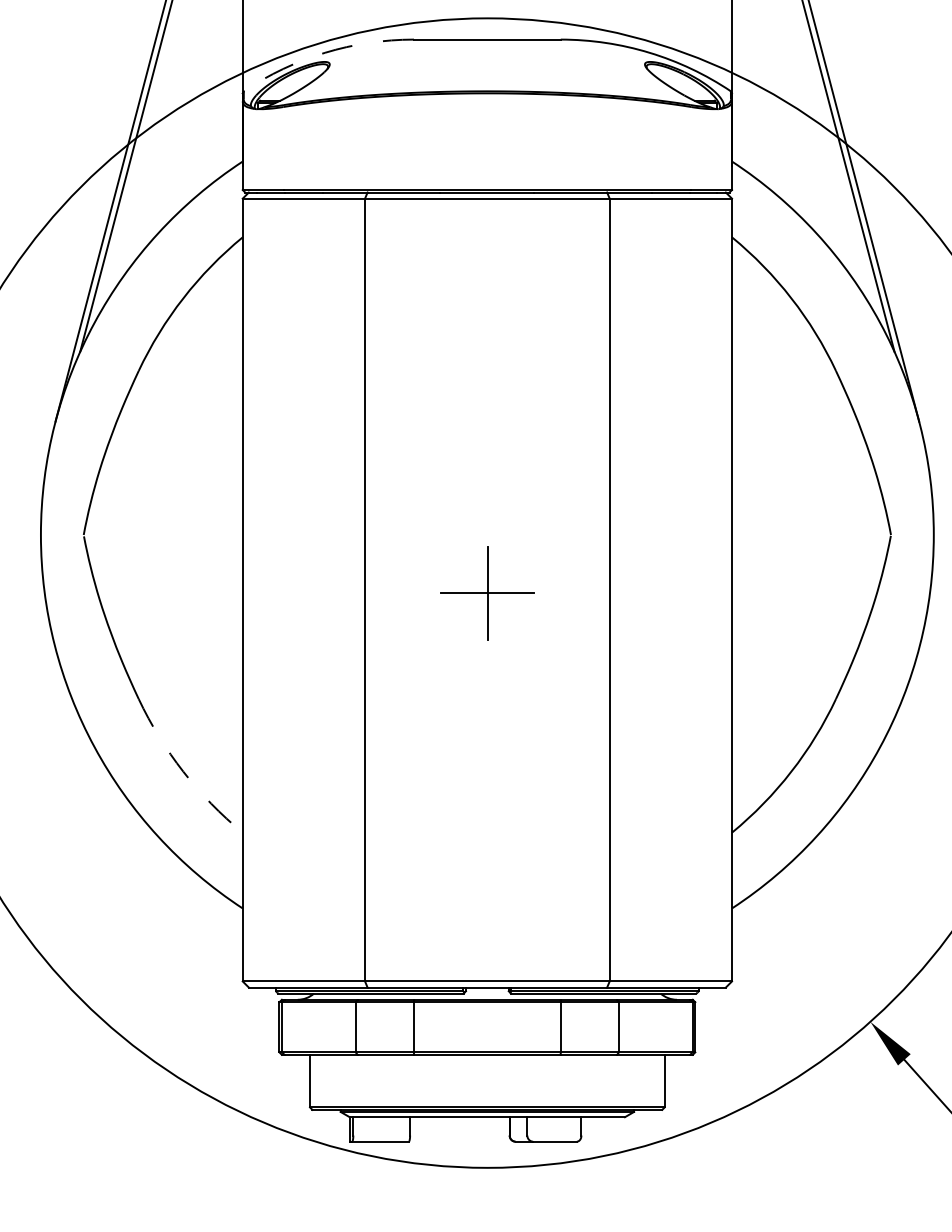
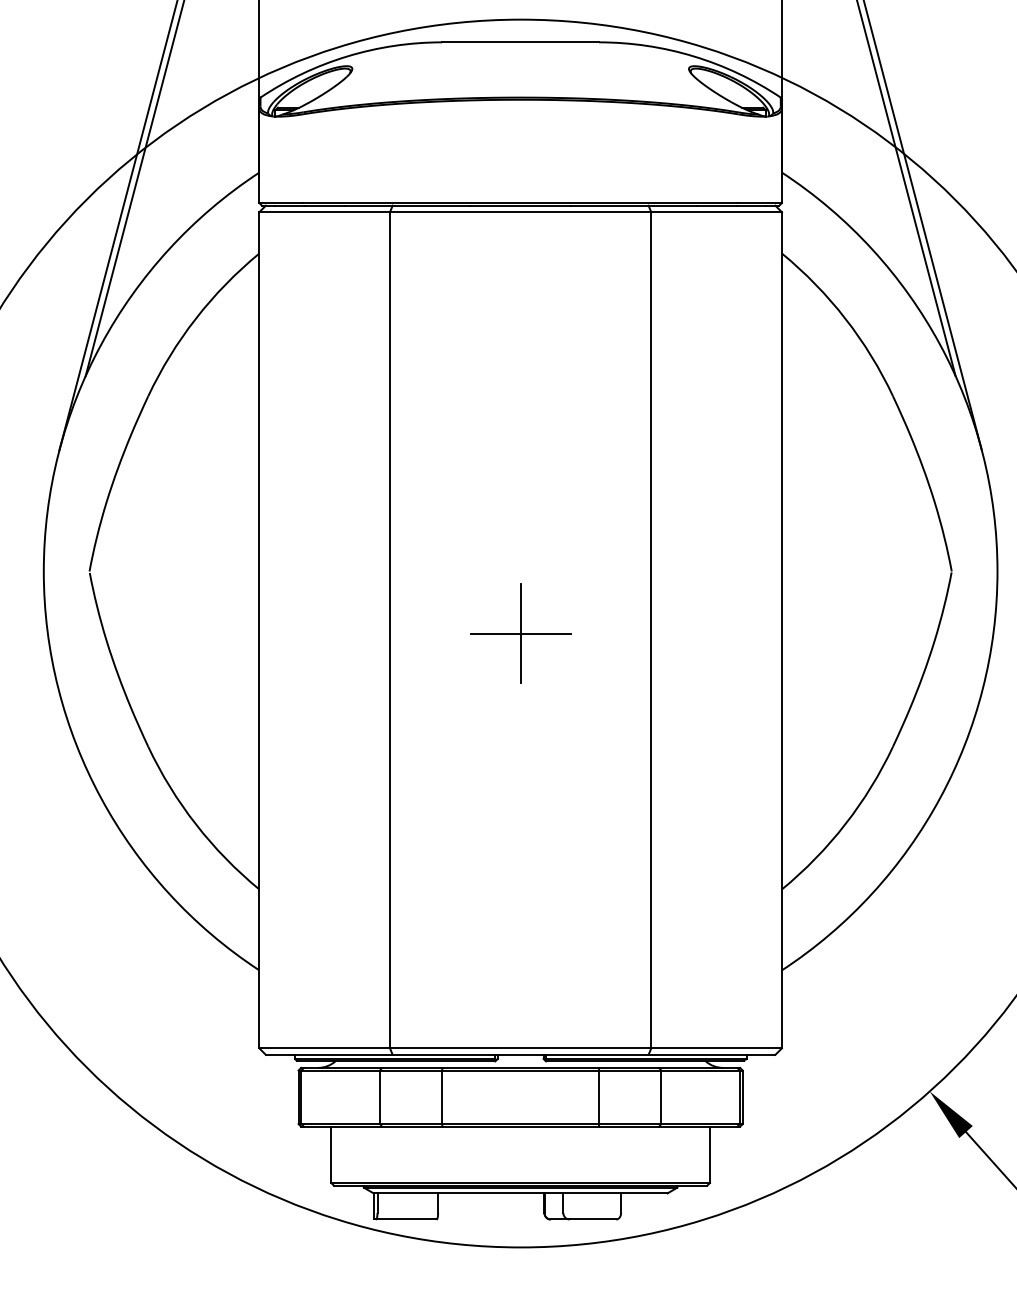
arc: (325, 52) -> (347, 56), dashed -> solid
arc: (183, 771) -> (196, 824), dashed -> solid

